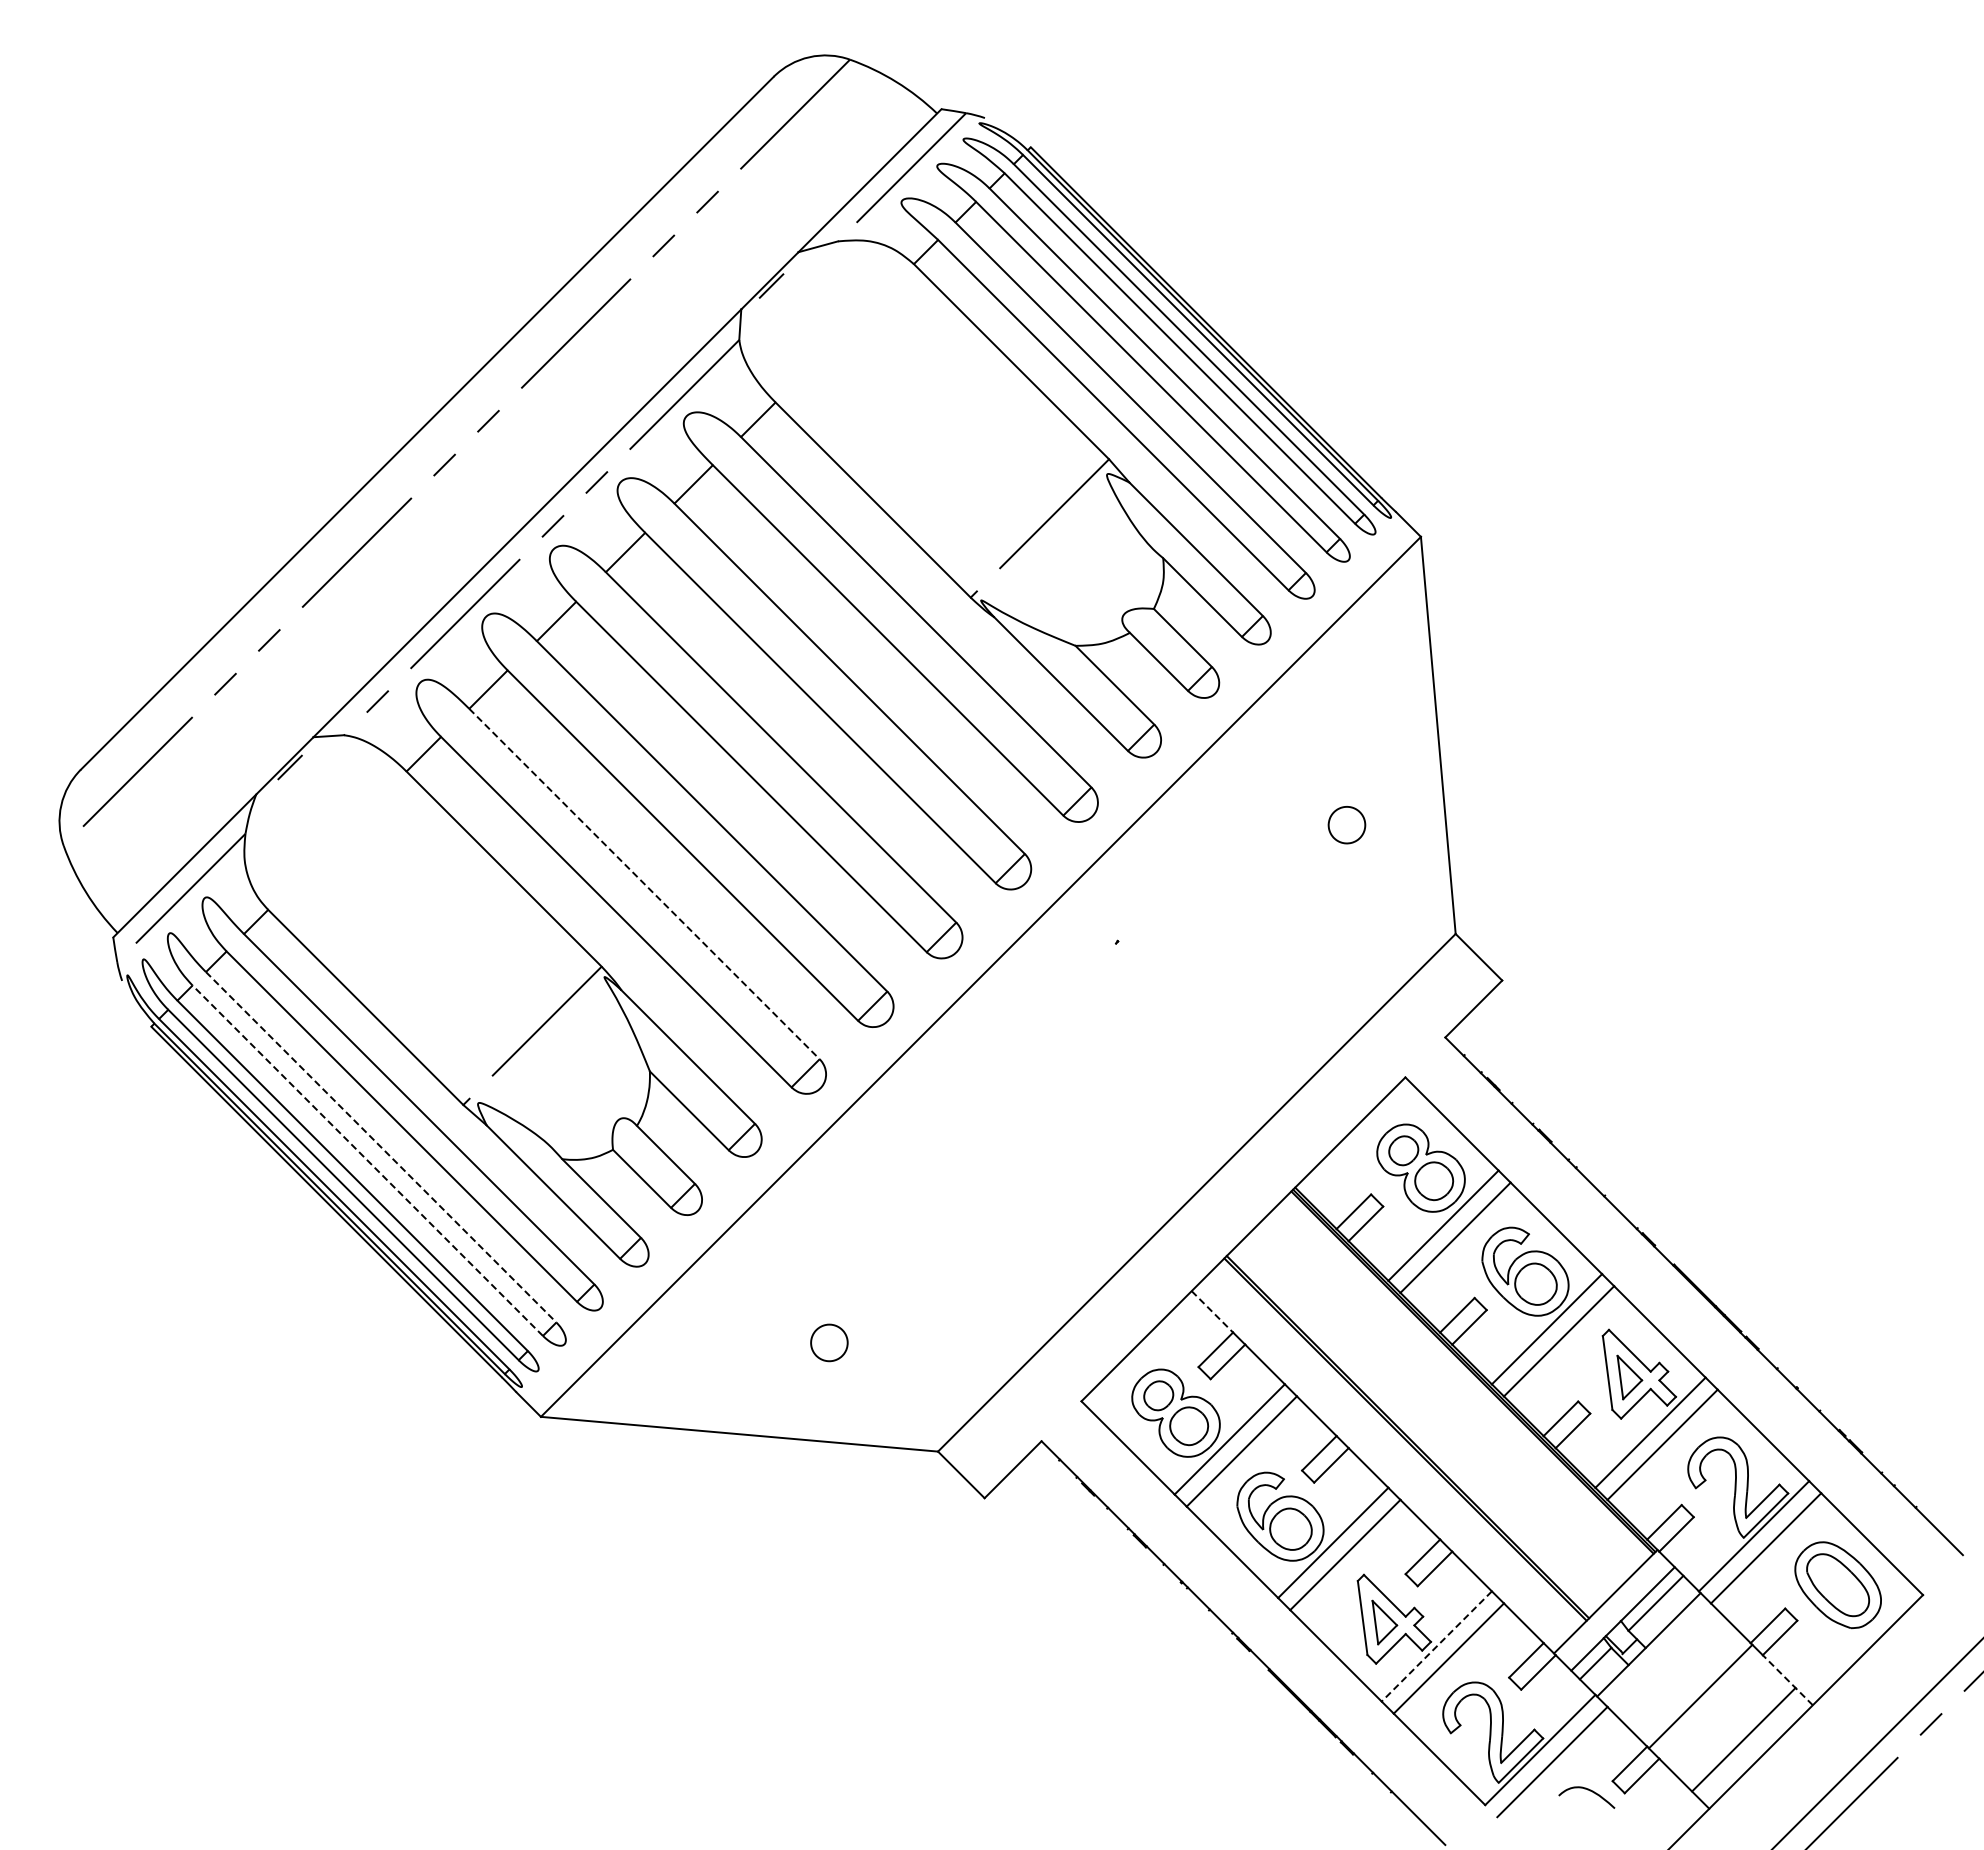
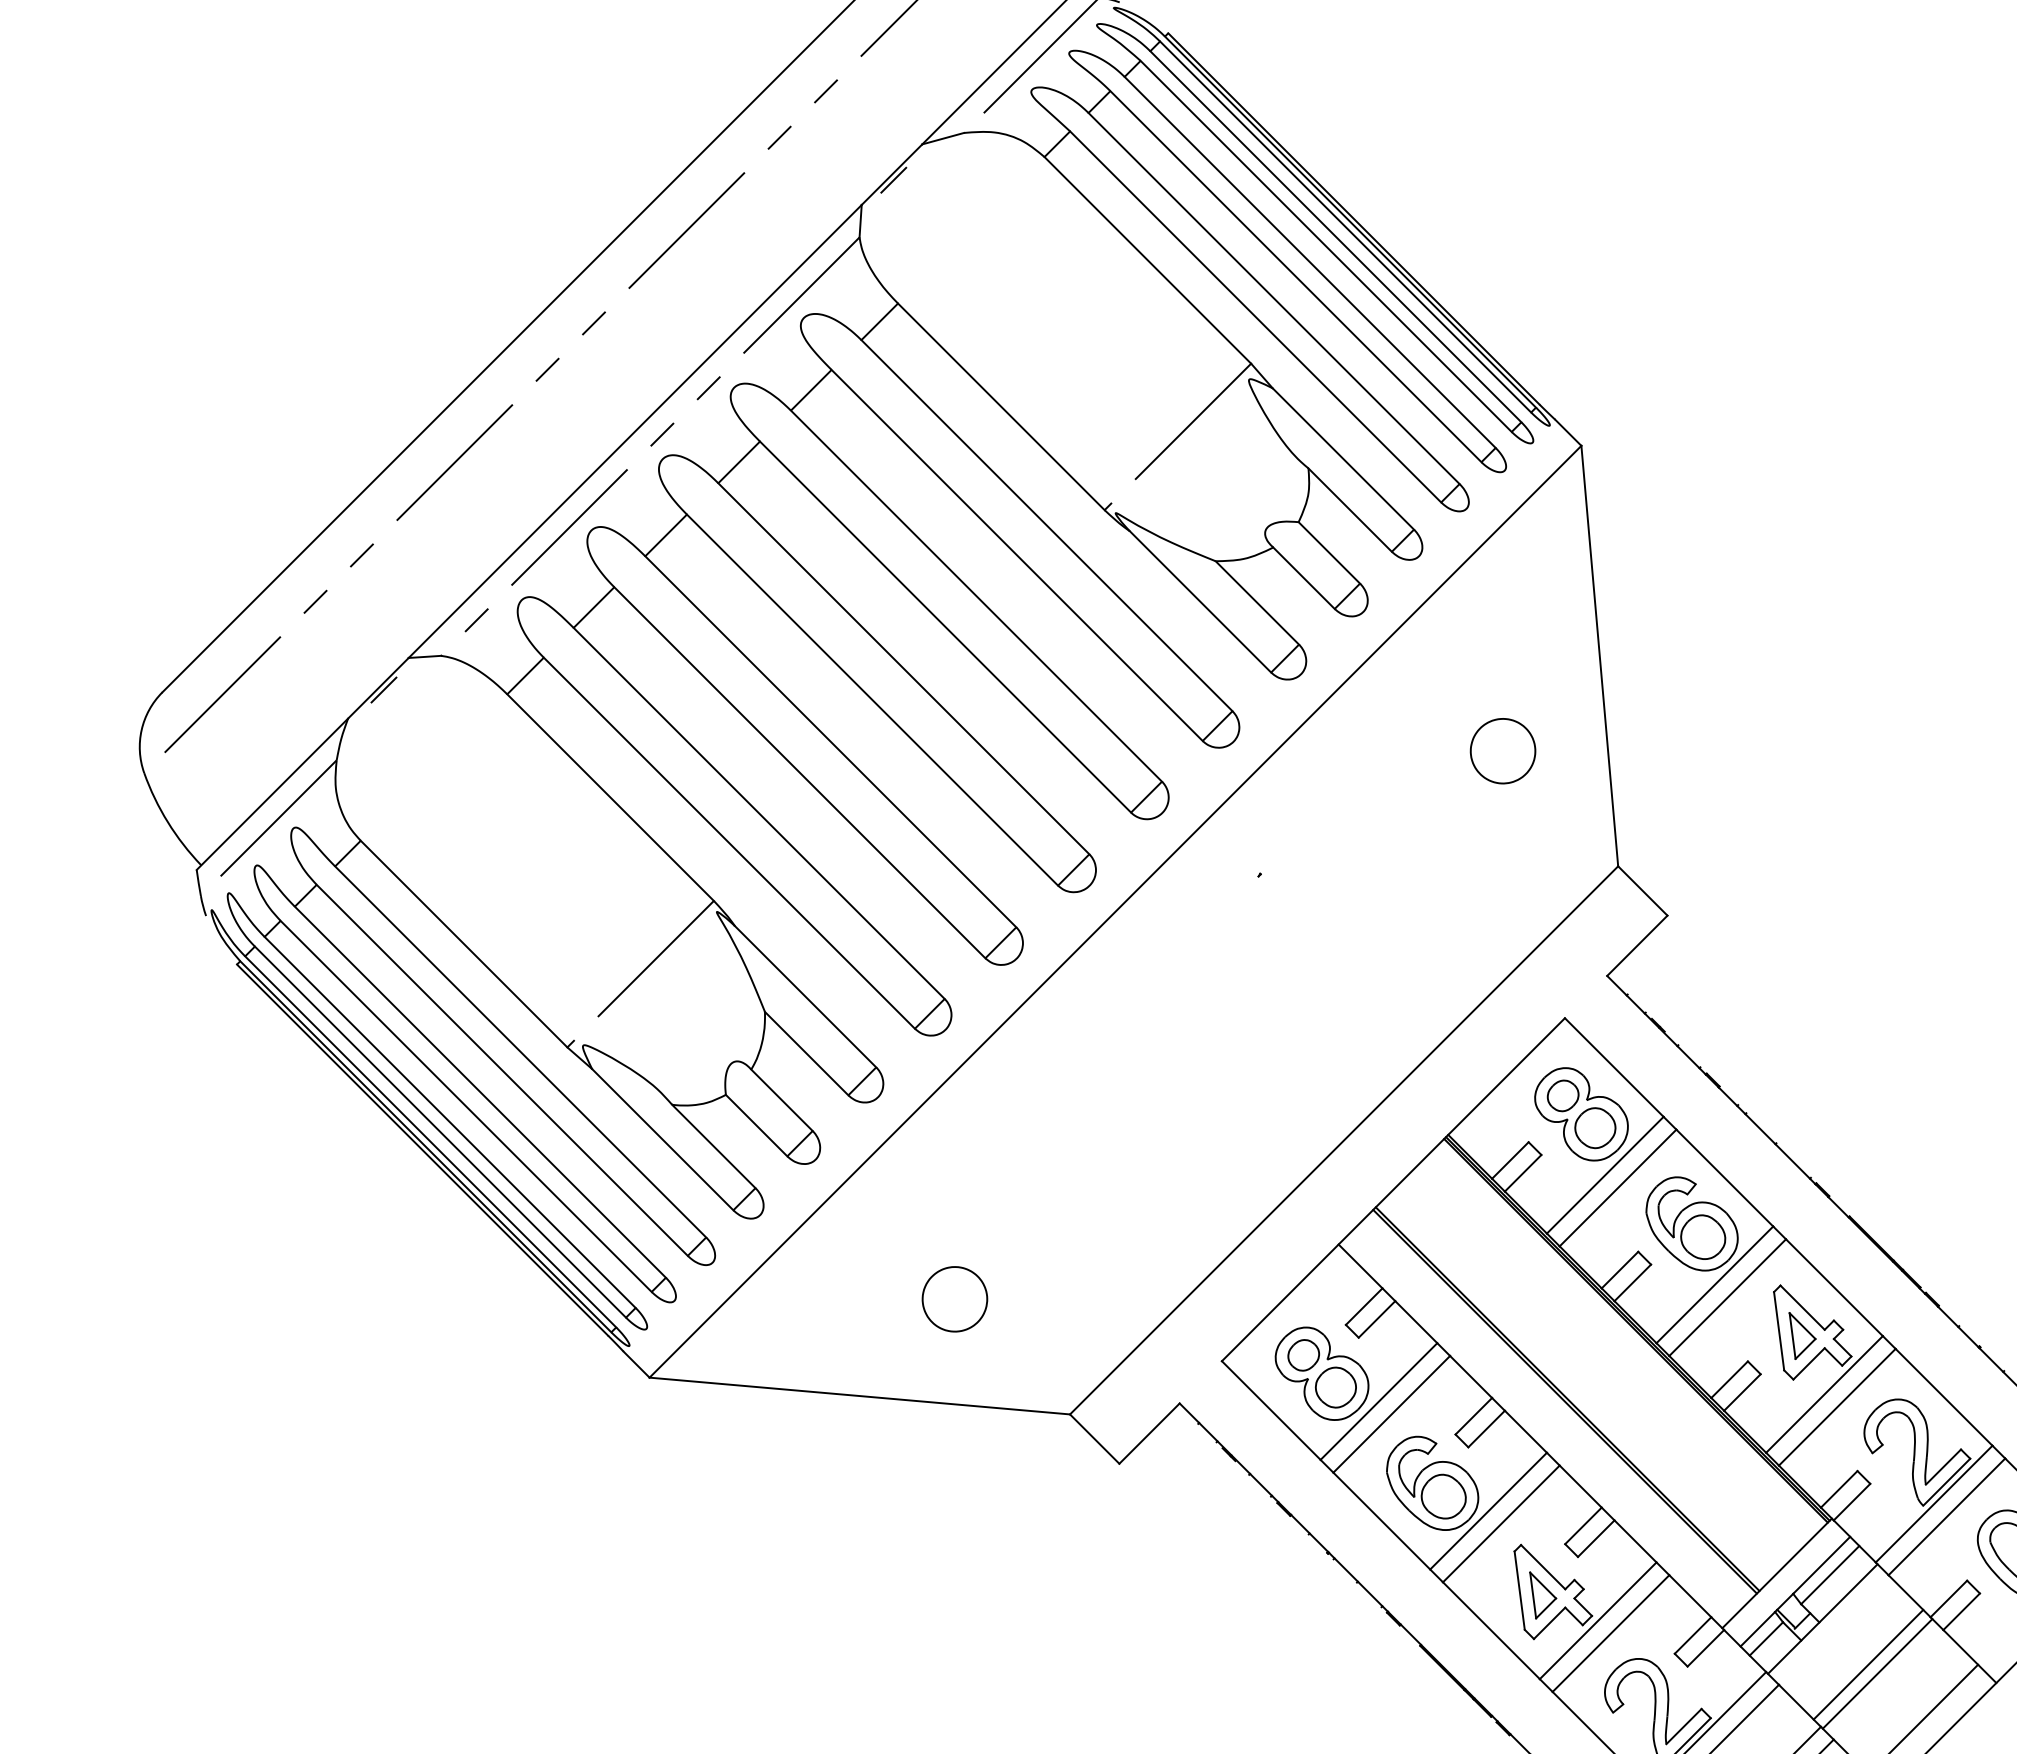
part: (1346, 824) -> (1502, 750), size x1.67
line: (644, 884) -> (759, 813), dashed -> solid
line: (381, 1147) -> (480, 1092), dashed -> solid
line: (367, 1160) -> (465, 1106), dashed -> solid
line: (1212, 1312) -> (1360, 1267), dashed -> solid
part: (829, 1342) -> (955, 1298), size x1.67
line: (1436, 1646) -> (1597, 1620), dashed -> solid
line: (1787, 1679) -> (1969, 1655), dashed -> solid
line: (1691, 1687) -> (1867, 1664), added

